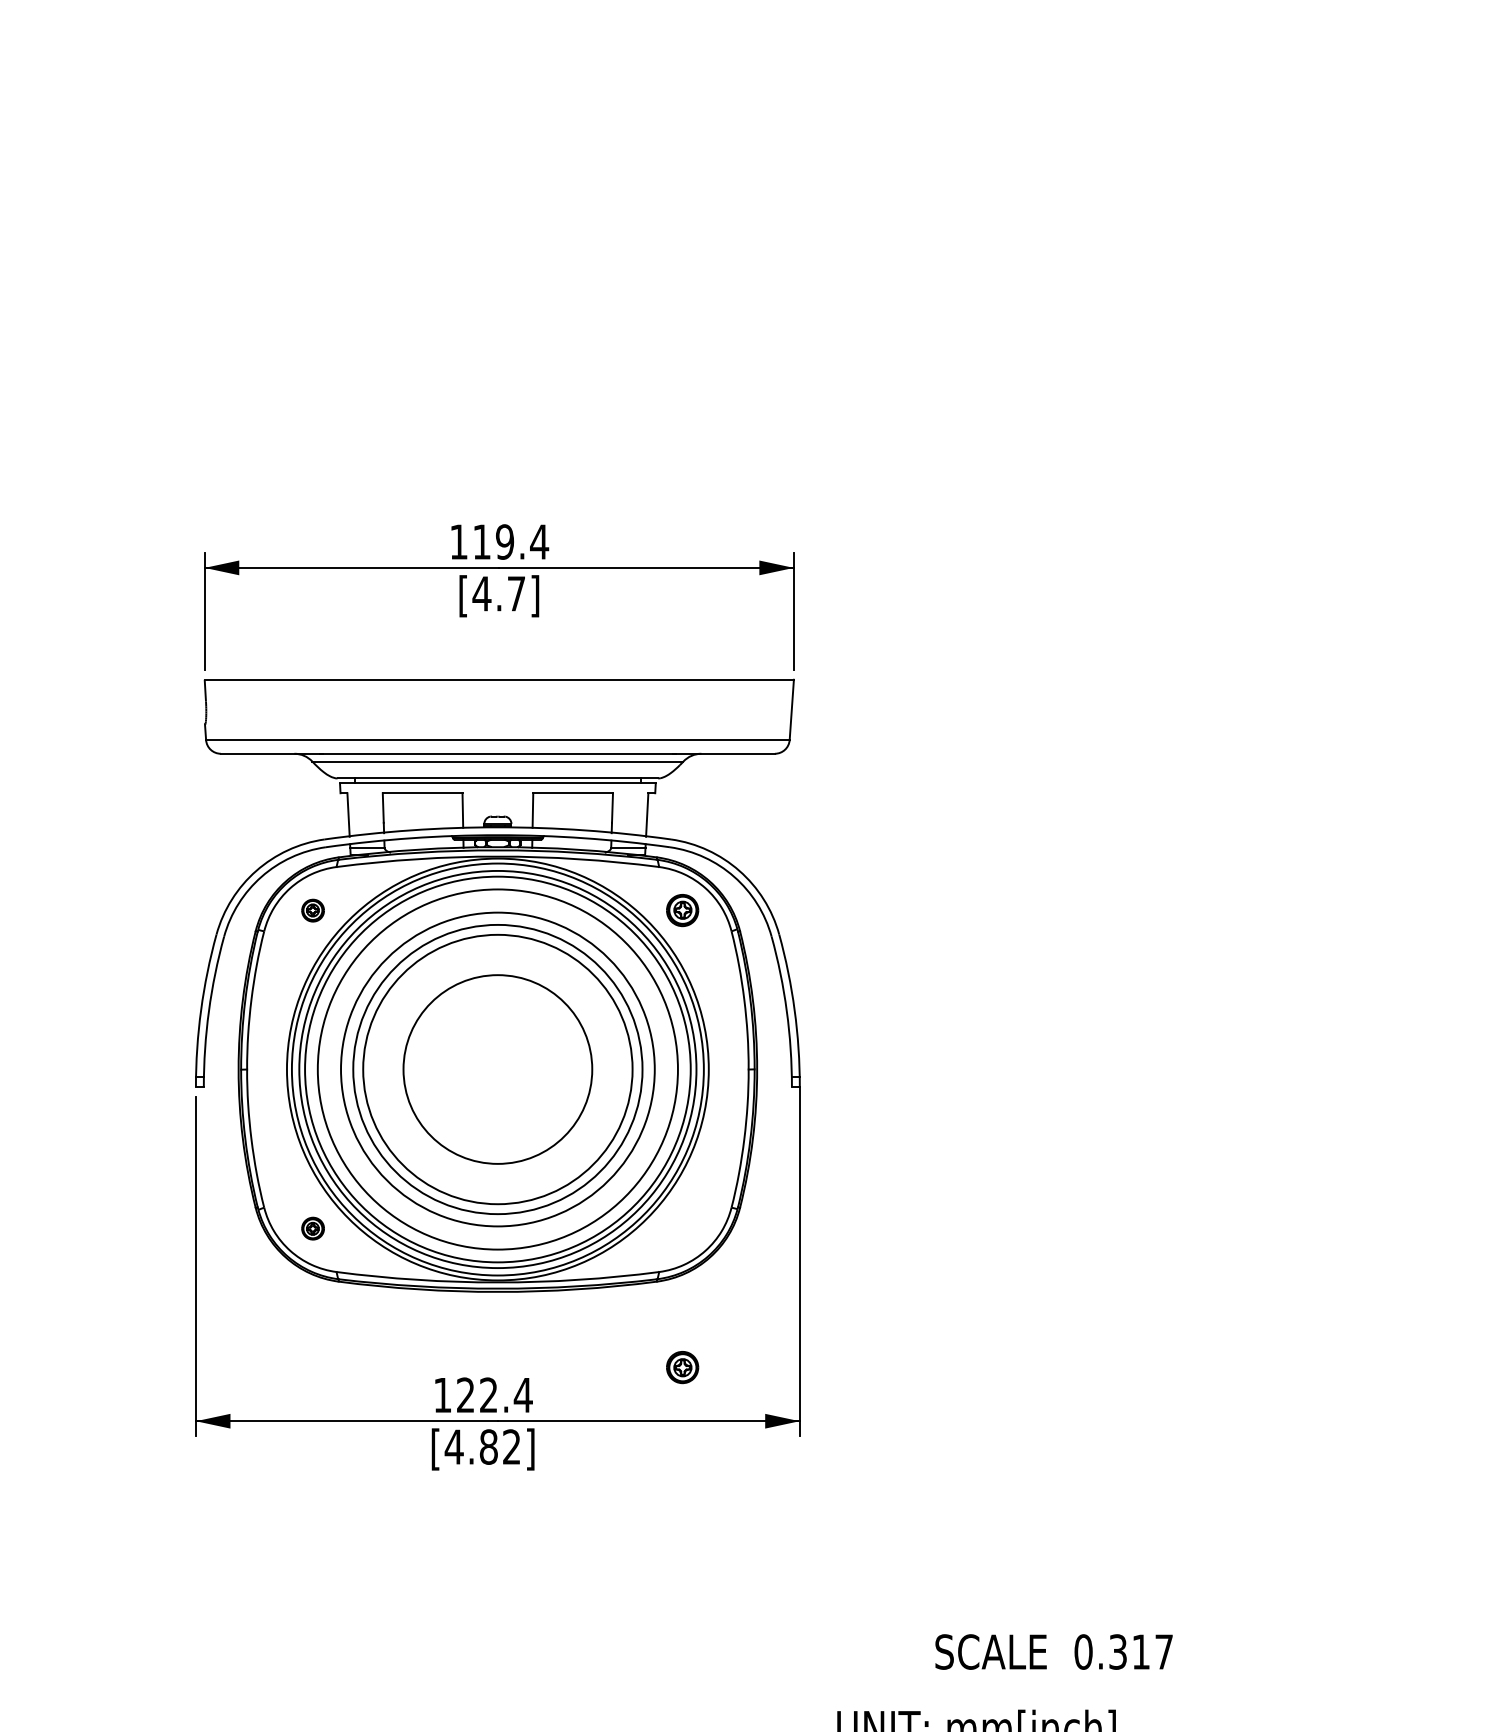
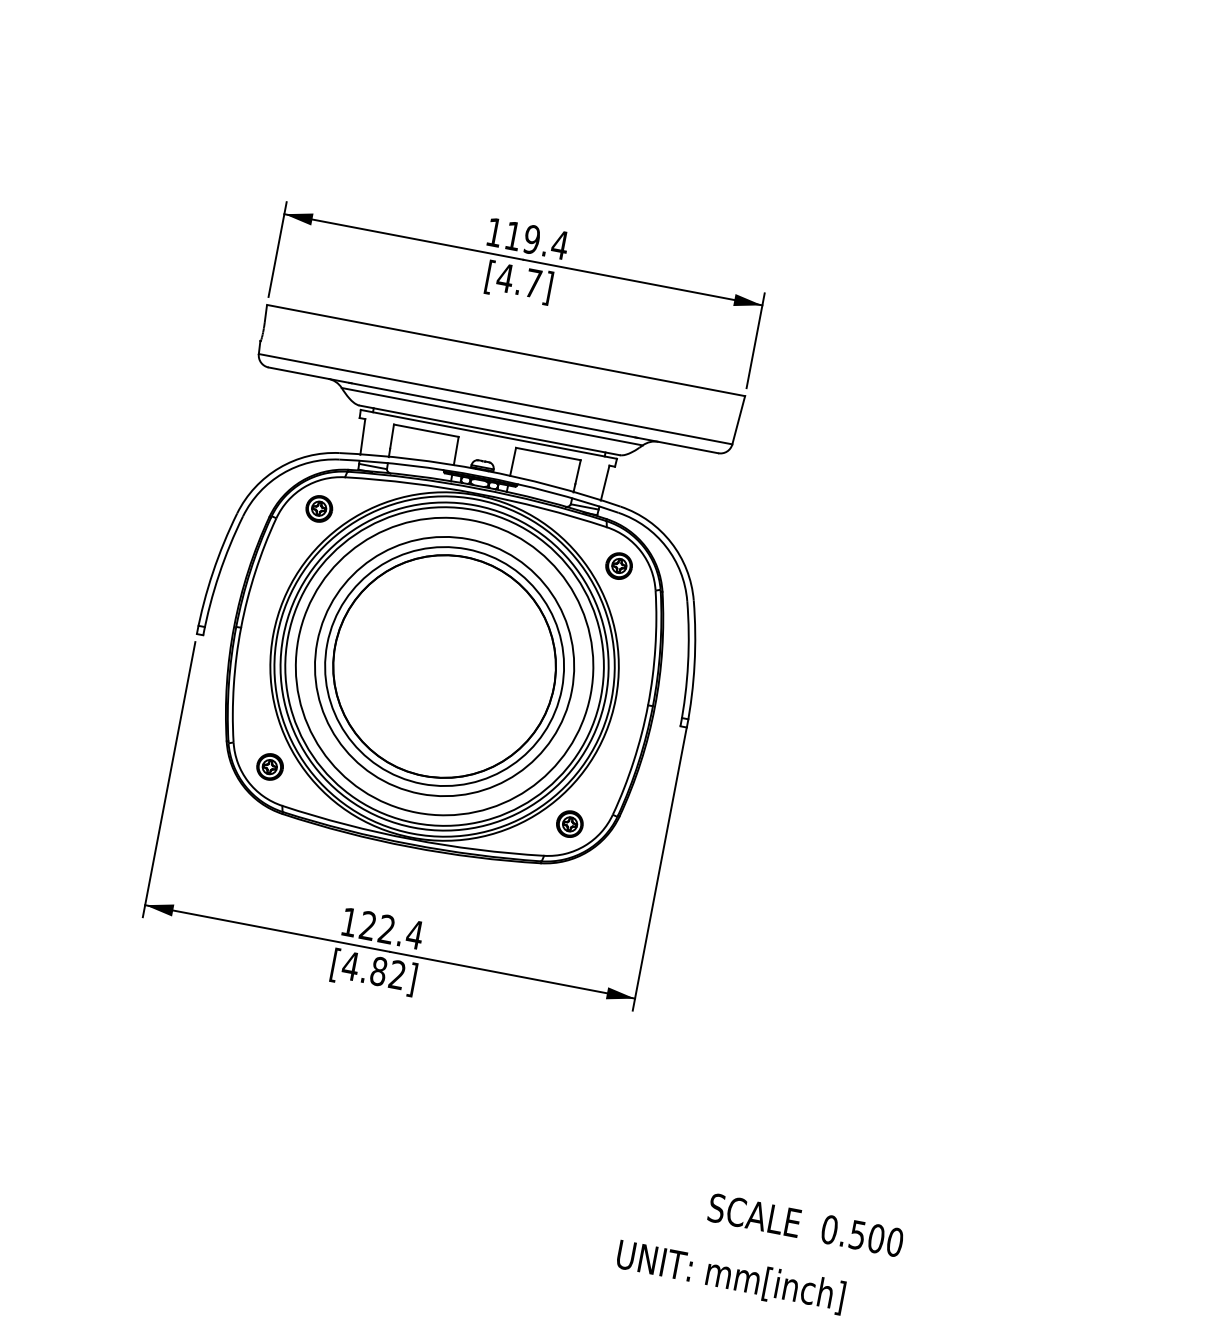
part: (312, 910) -> (318, 508), size x1.43
circle: (497, 1069) -> (444, 666), size x1.43
part: (312, 1228) -> (269, 766), size x1.43
part: (682, 1367) -> (569, 824), moved
text: (1141, 1651) -> (876, 1238), 0.317 -> 0.500

